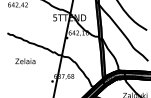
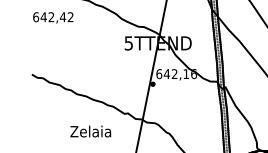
text: (25, 61) -> (90, 131), moved

